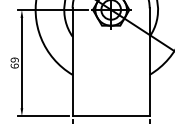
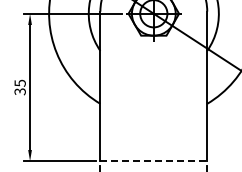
text: (14, 63) -> (19, 87), 69 -> 35
line: (111, 116) -> (154, 161), solid -> dashed

